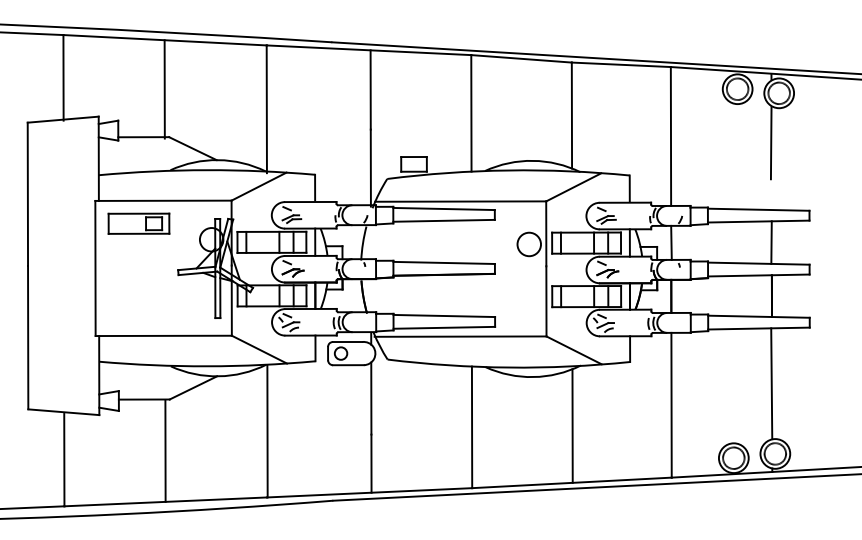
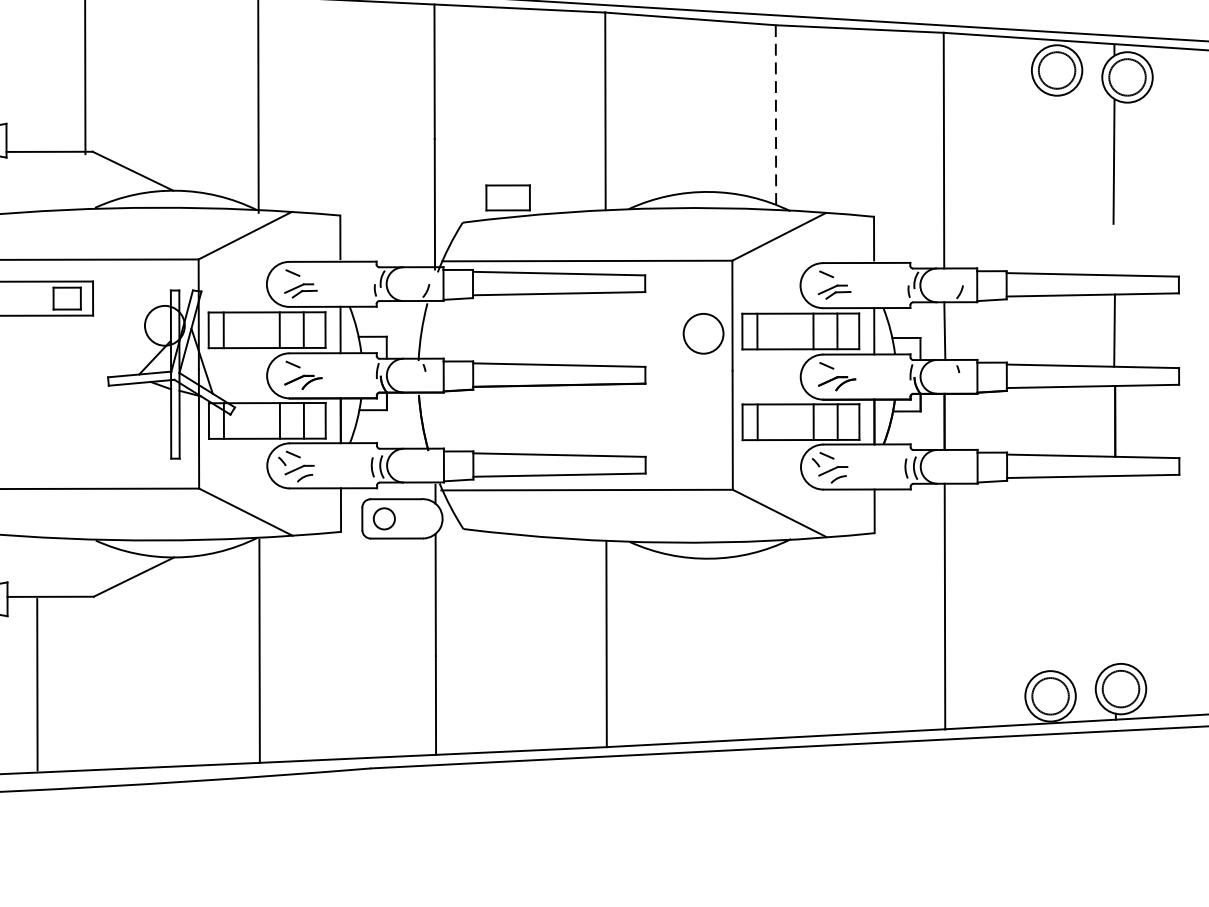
line: (571, 115) -> (775, 115), solid -> dashed
line: (771, 383) -> (1114, 569), removed
line: (572, 425) -> (776, 640), removed
line: (165, 450) -> (37, 683), moved

